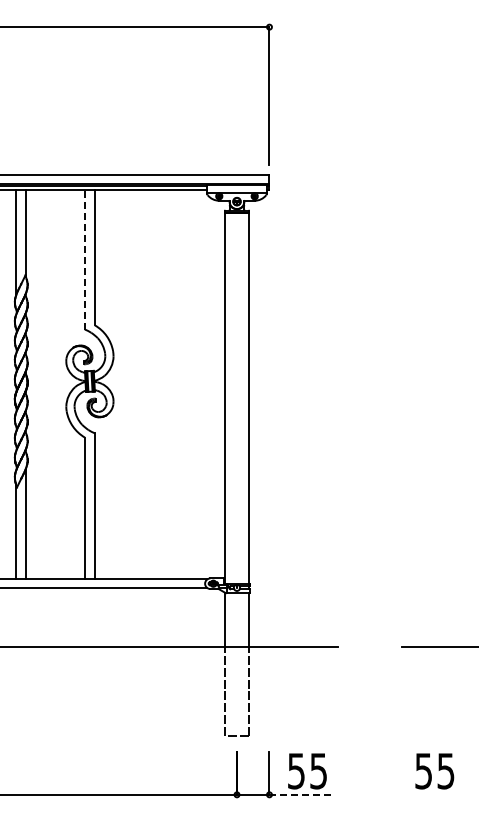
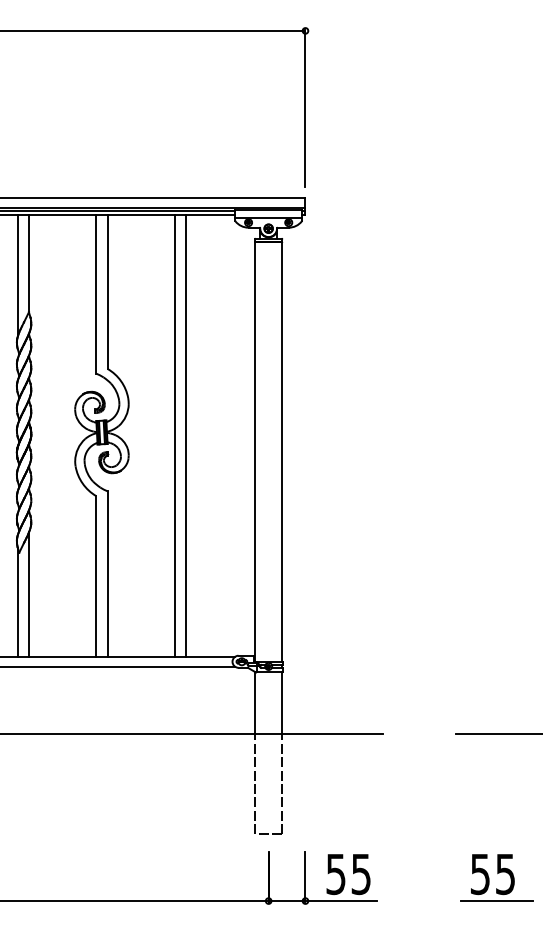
line: (84, 259) -> (95, 294), dashed -> solid
line: (154, 384) -> (175, 435), added
line: (164, 384) -> (186, 435), added
line: (301, 794) -> (341, 900), dashed -> solid
line: (438, 794) -> (497, 900), added

